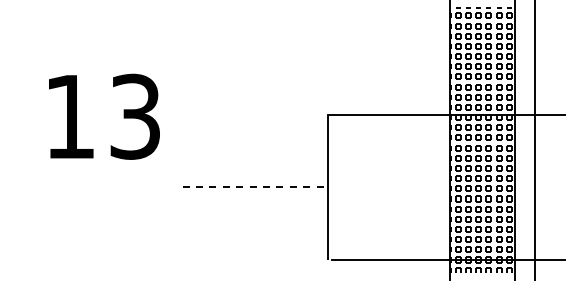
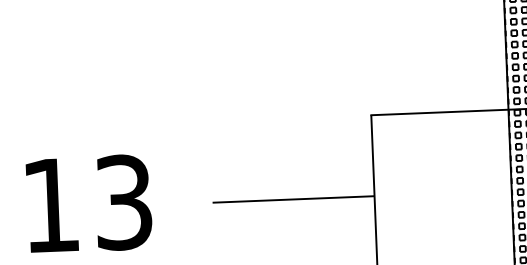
text: (104, 116) -> (89, 203), moved
line: (255, 187) -> (293, 199), dashed -> solid

